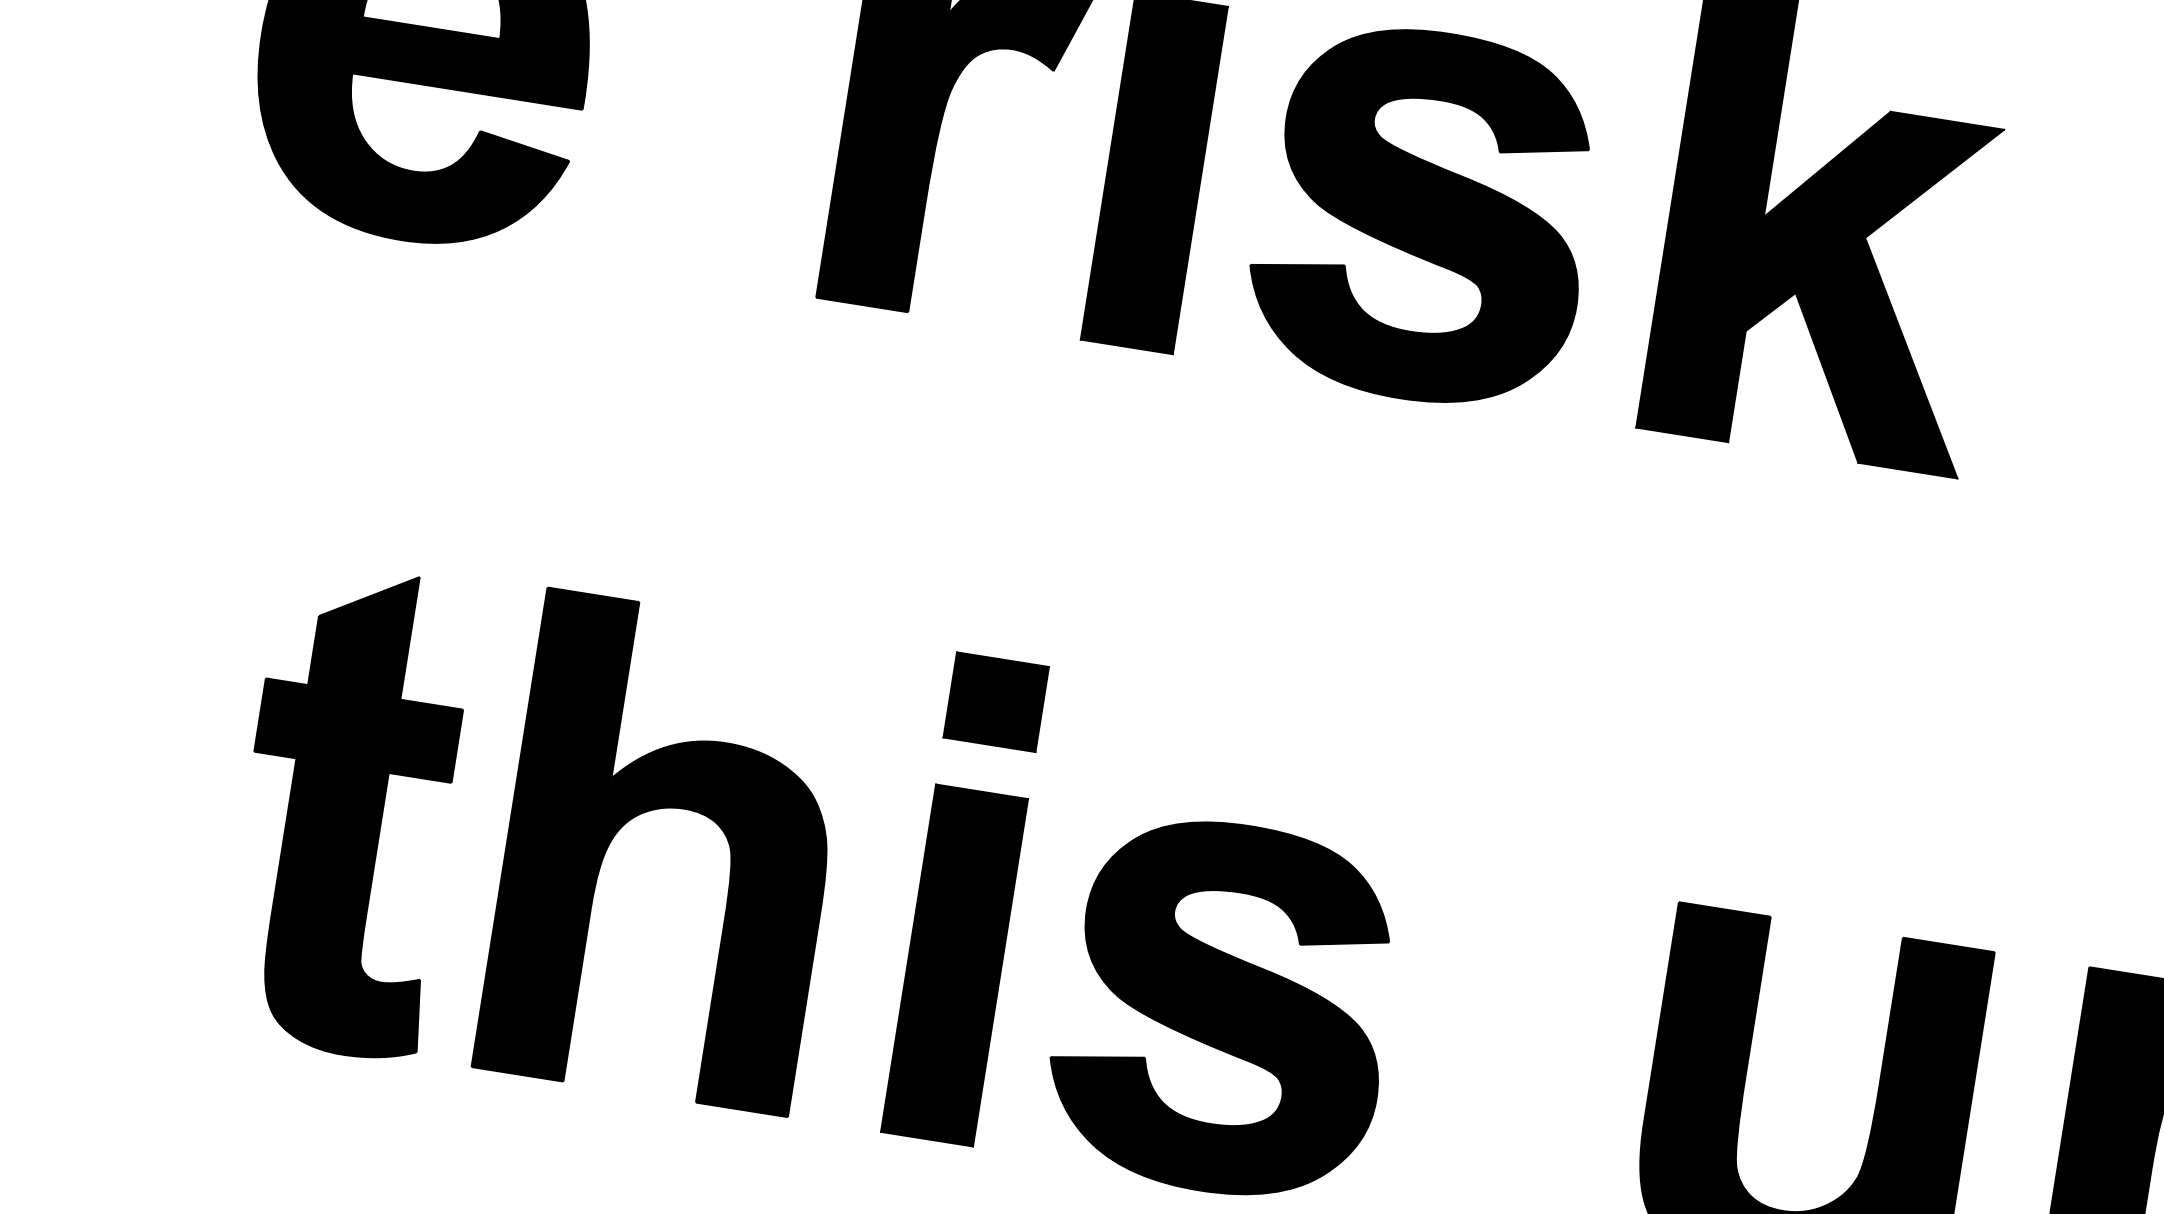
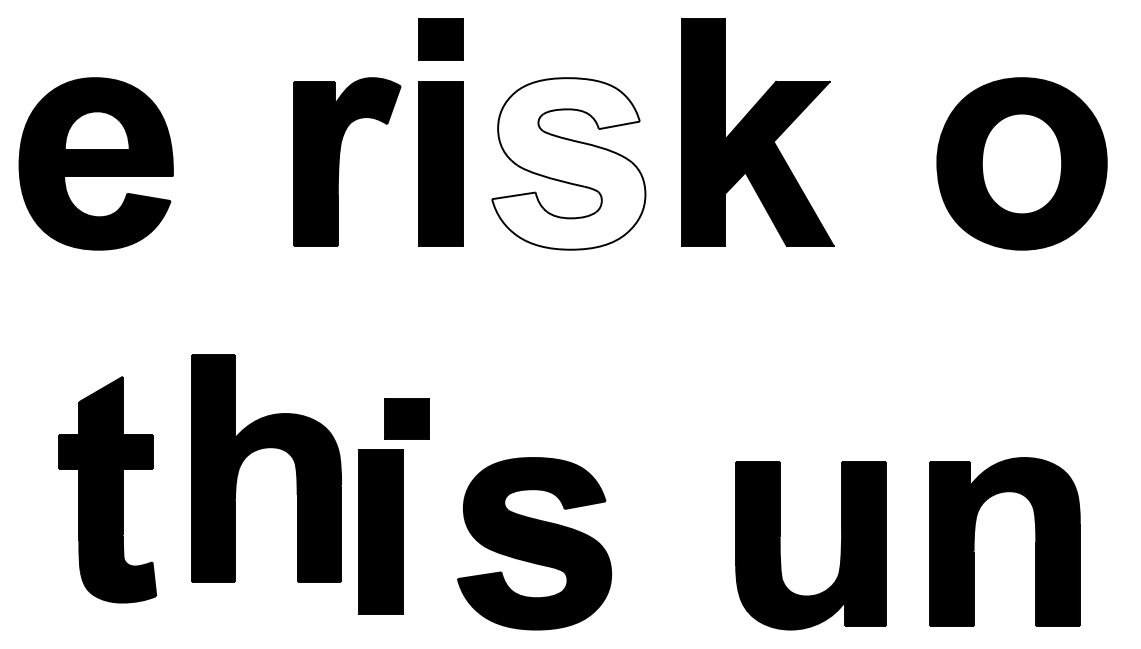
fill: (1423, 214) -> (568, 163), removed
part: (349, 810) -> (107, 489), moved
part: (663, 810) -> (261, 449), moved
part: (953, 964) -> (380, 531), moved

